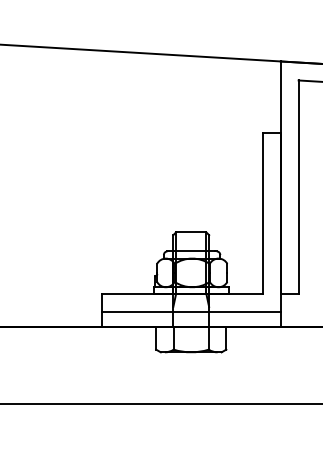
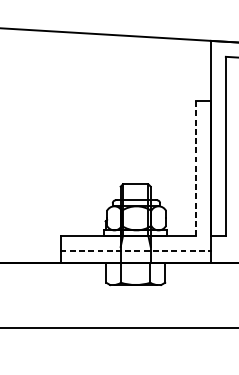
line: (262, 213) -> (195, 168), solid -> dashed
line: (191, 312) -> (135, 251), solid -> dashed

